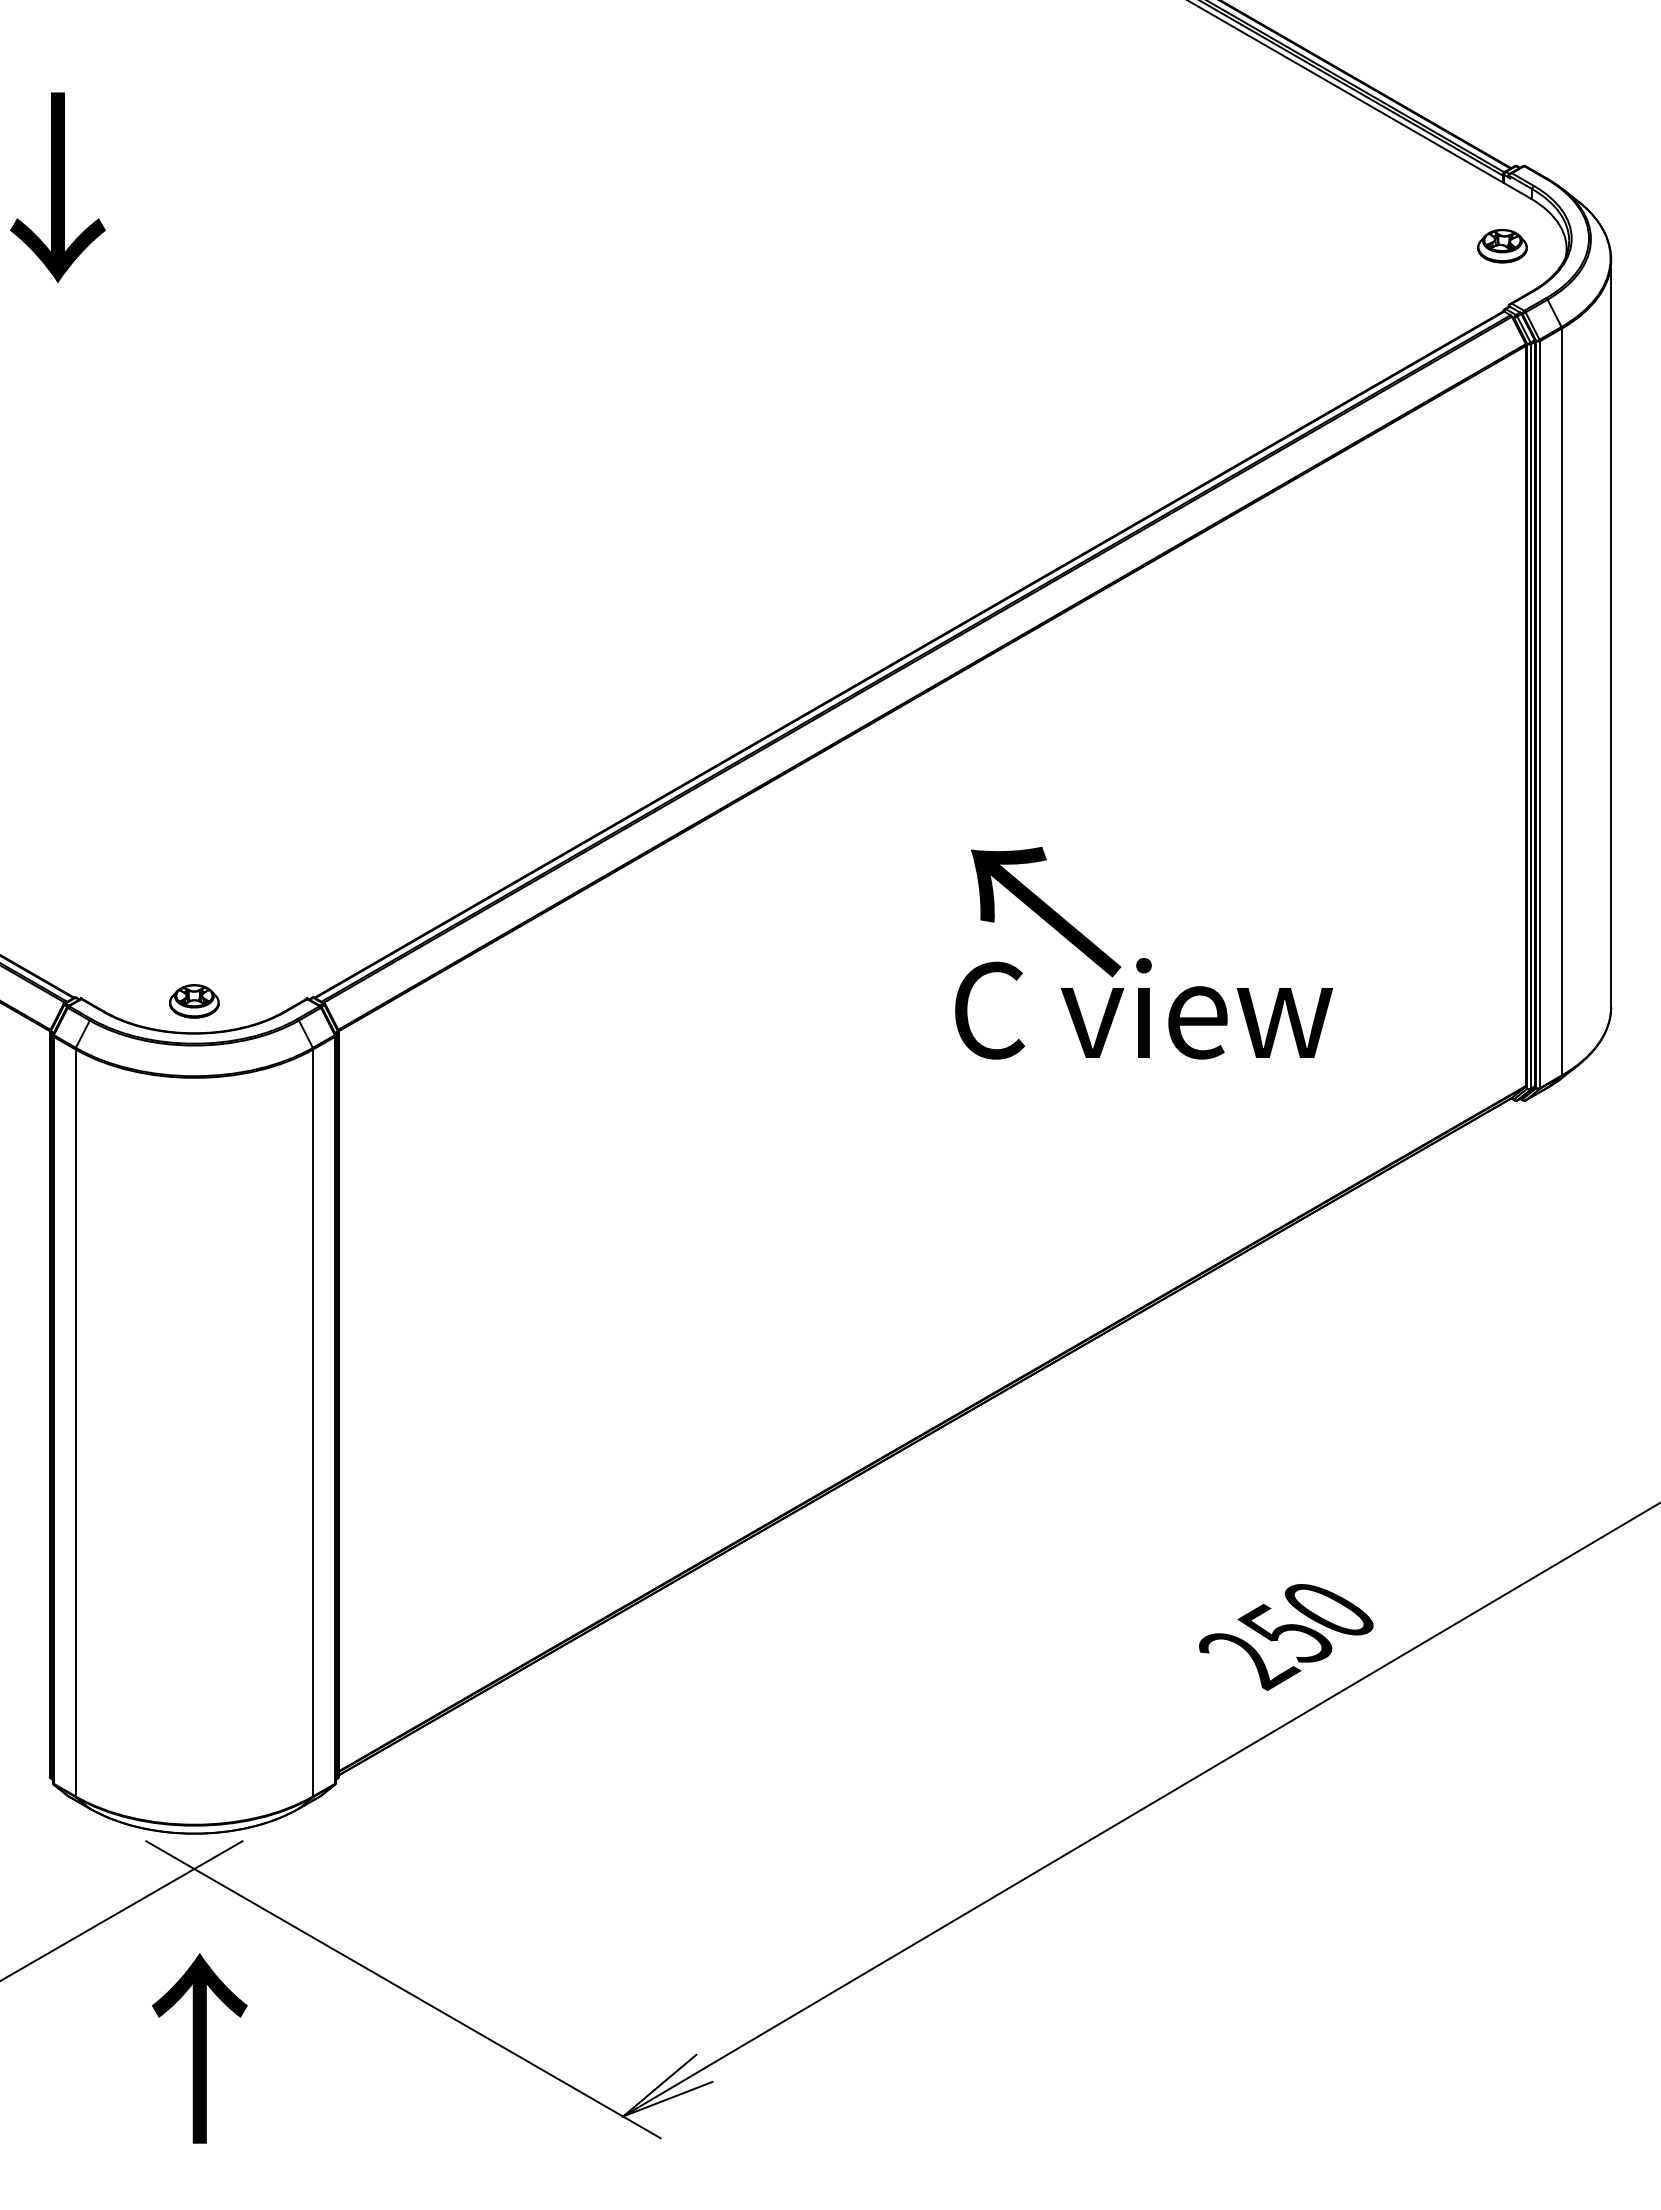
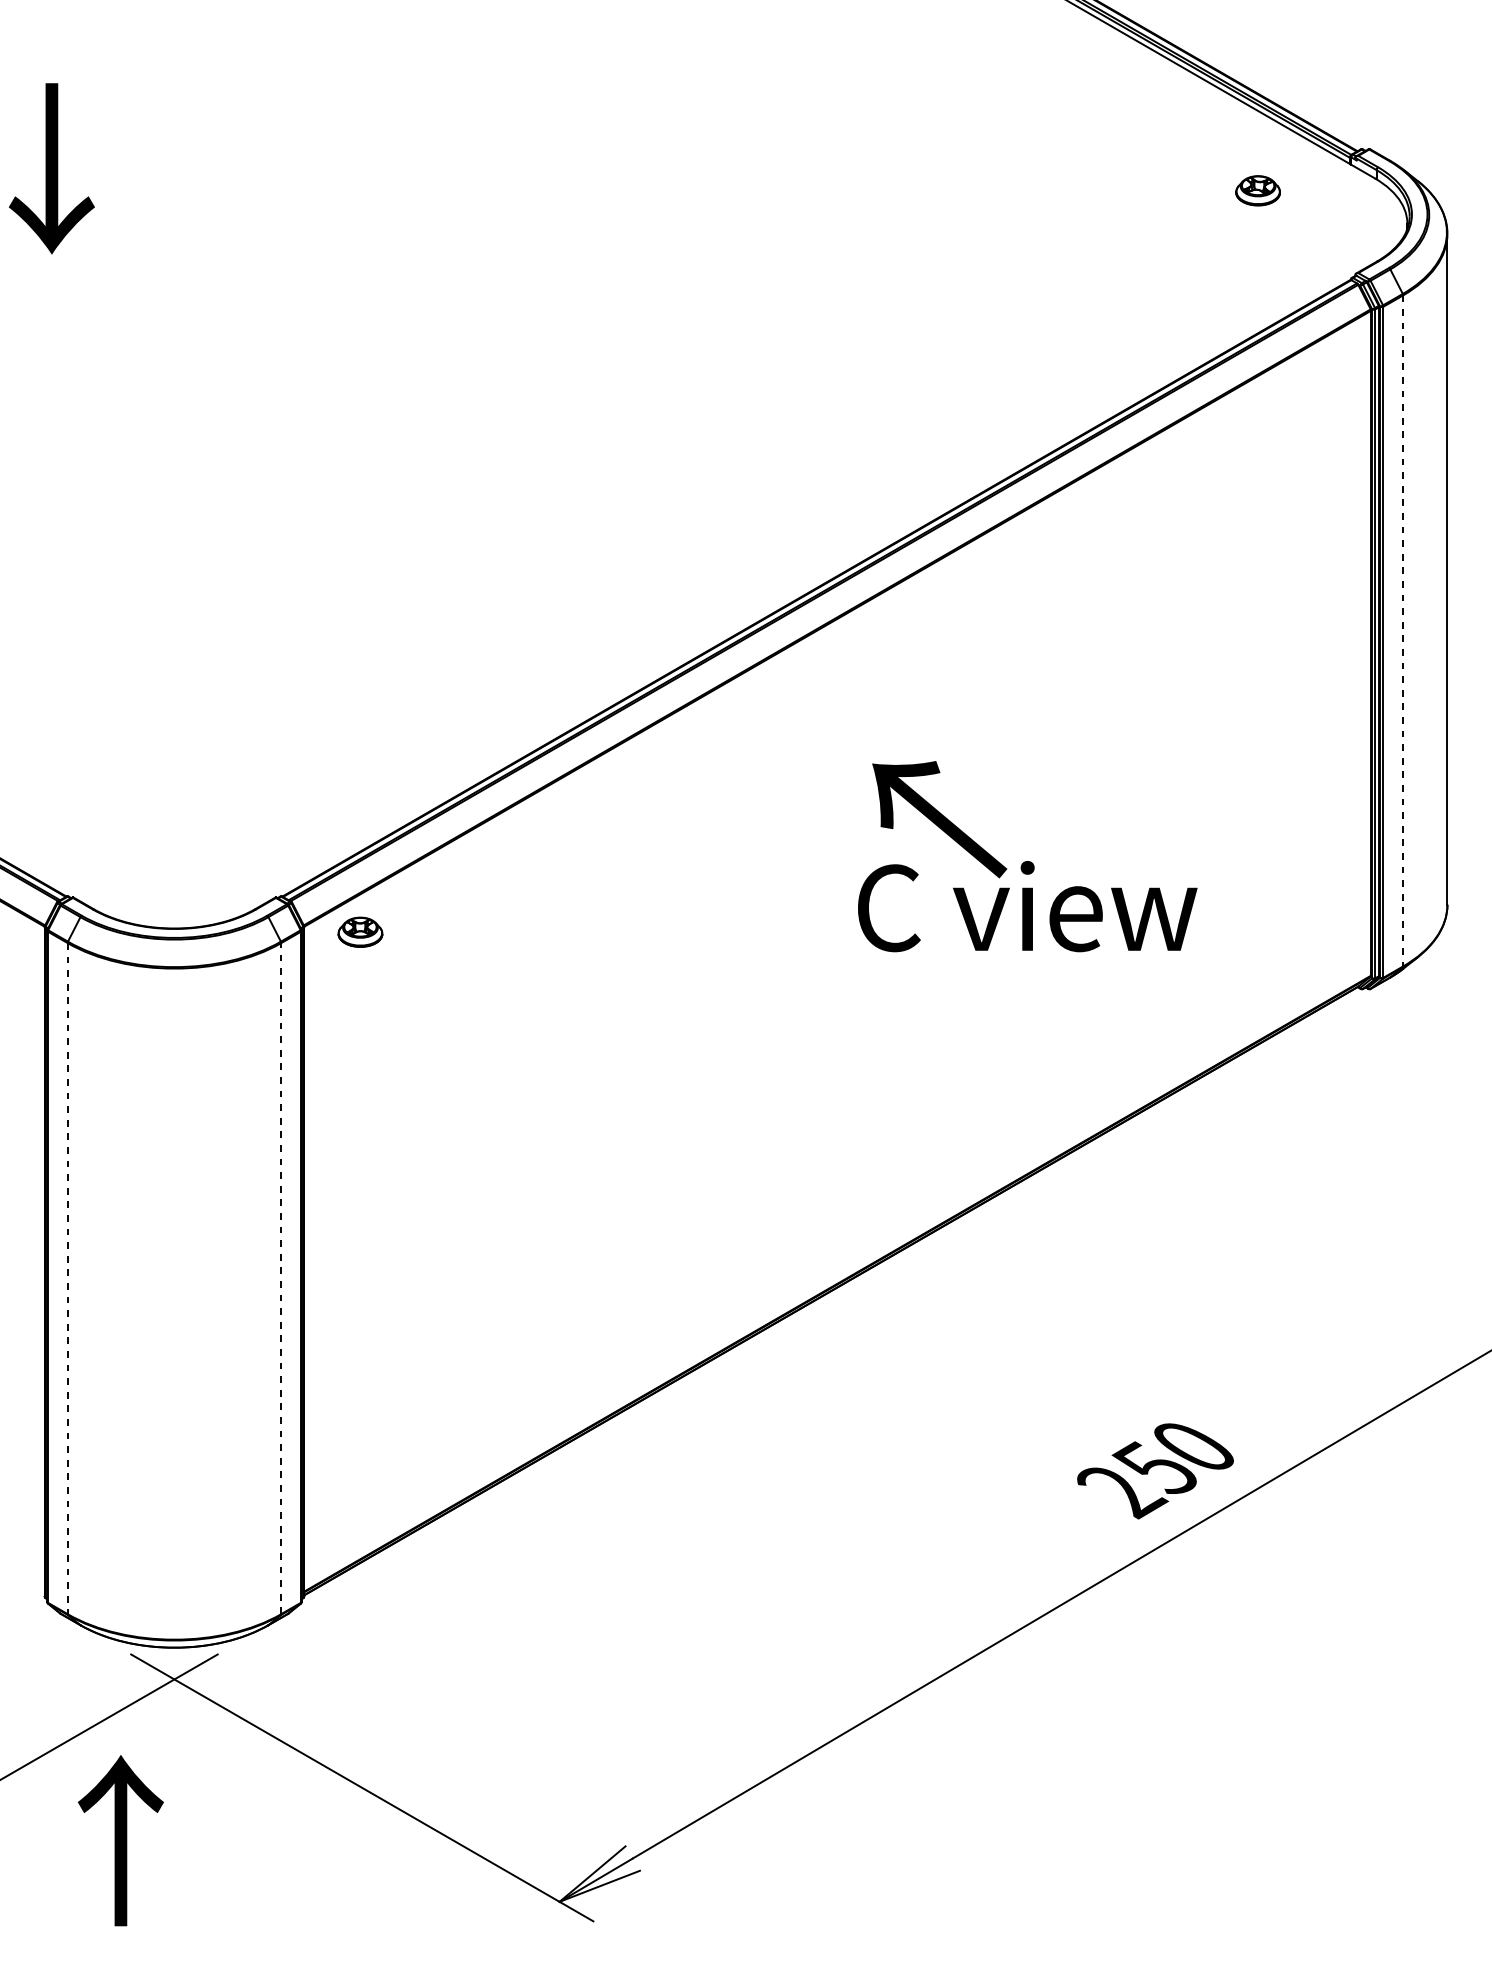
part: (1502, 246) -> (1258, 191), moved
line: (1561, 702) -> (1402, 631), solid -> dashed
part: (194, 1001) -> (360, 932), moved
line: (313, 1422) -> (281, 1278), solid -> dashed
line: (75, 1423) -> (67, 1279), solid -> dashed
text: (199, 2048) -> (120, 1840), moved

